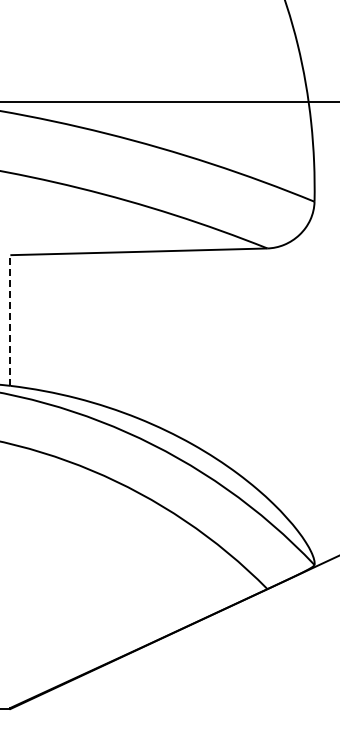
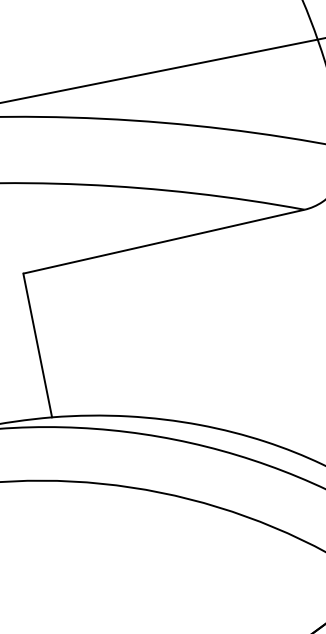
line: (10, 320) -> (37, 345), dashed -> solid

